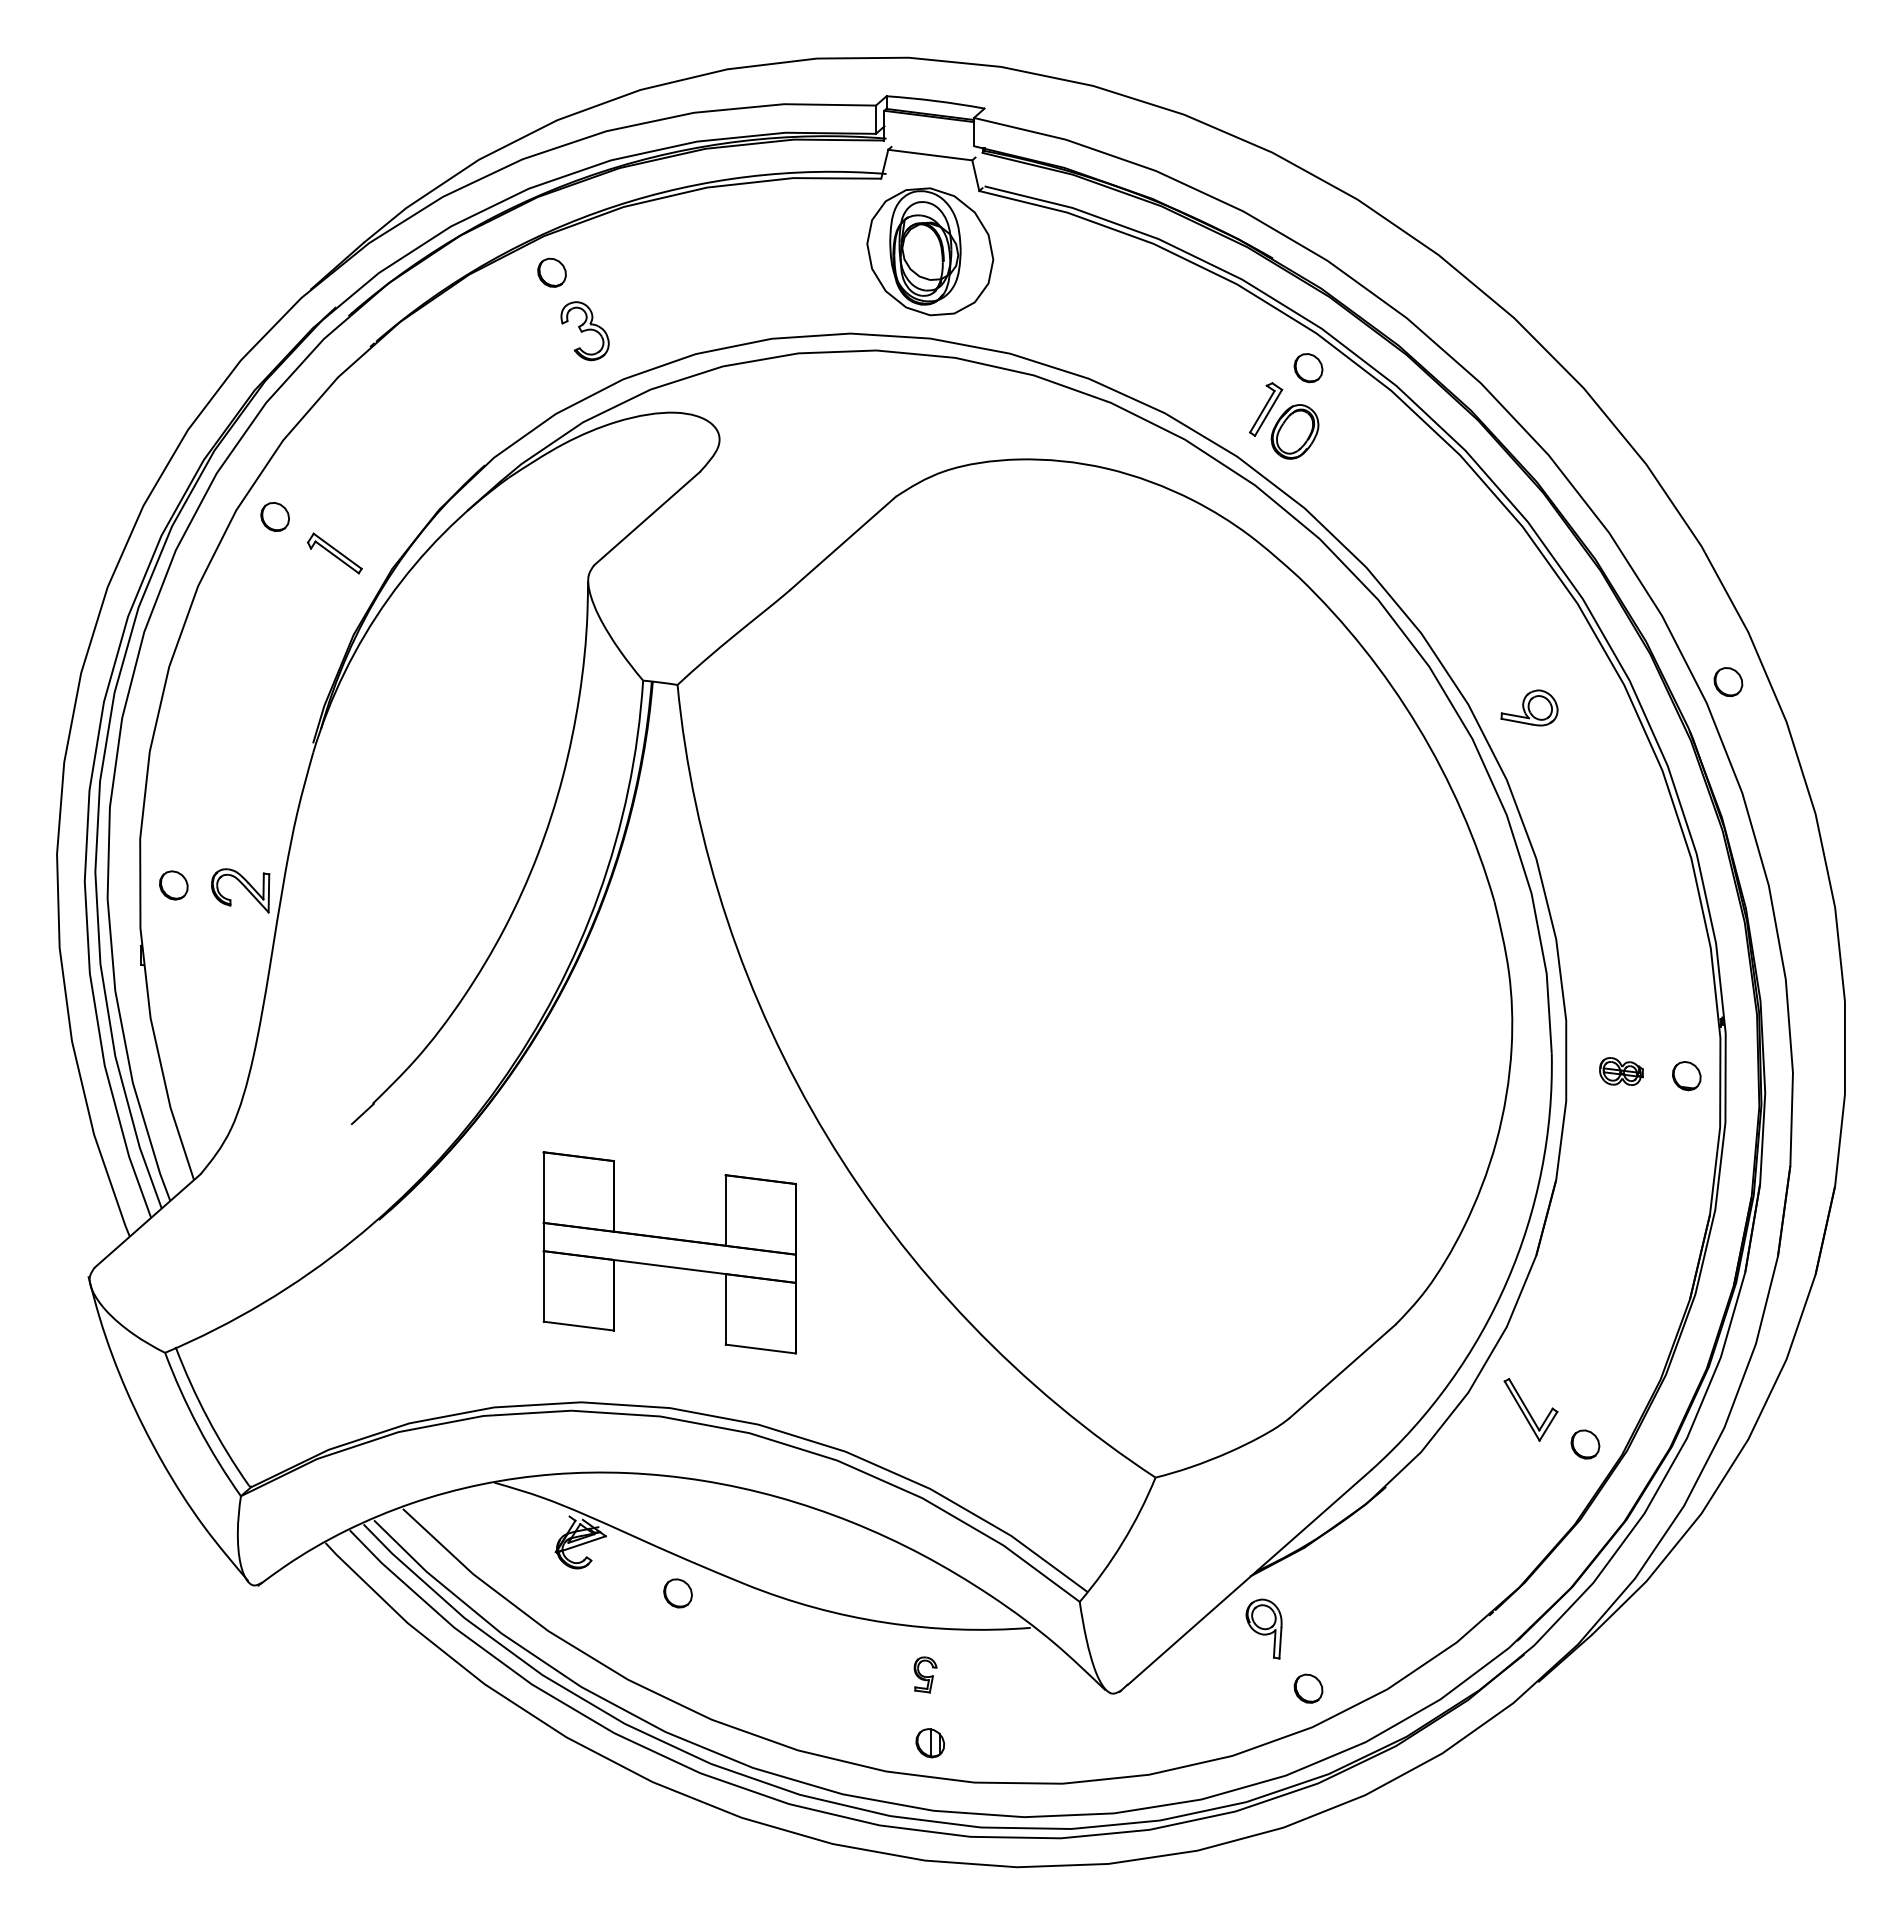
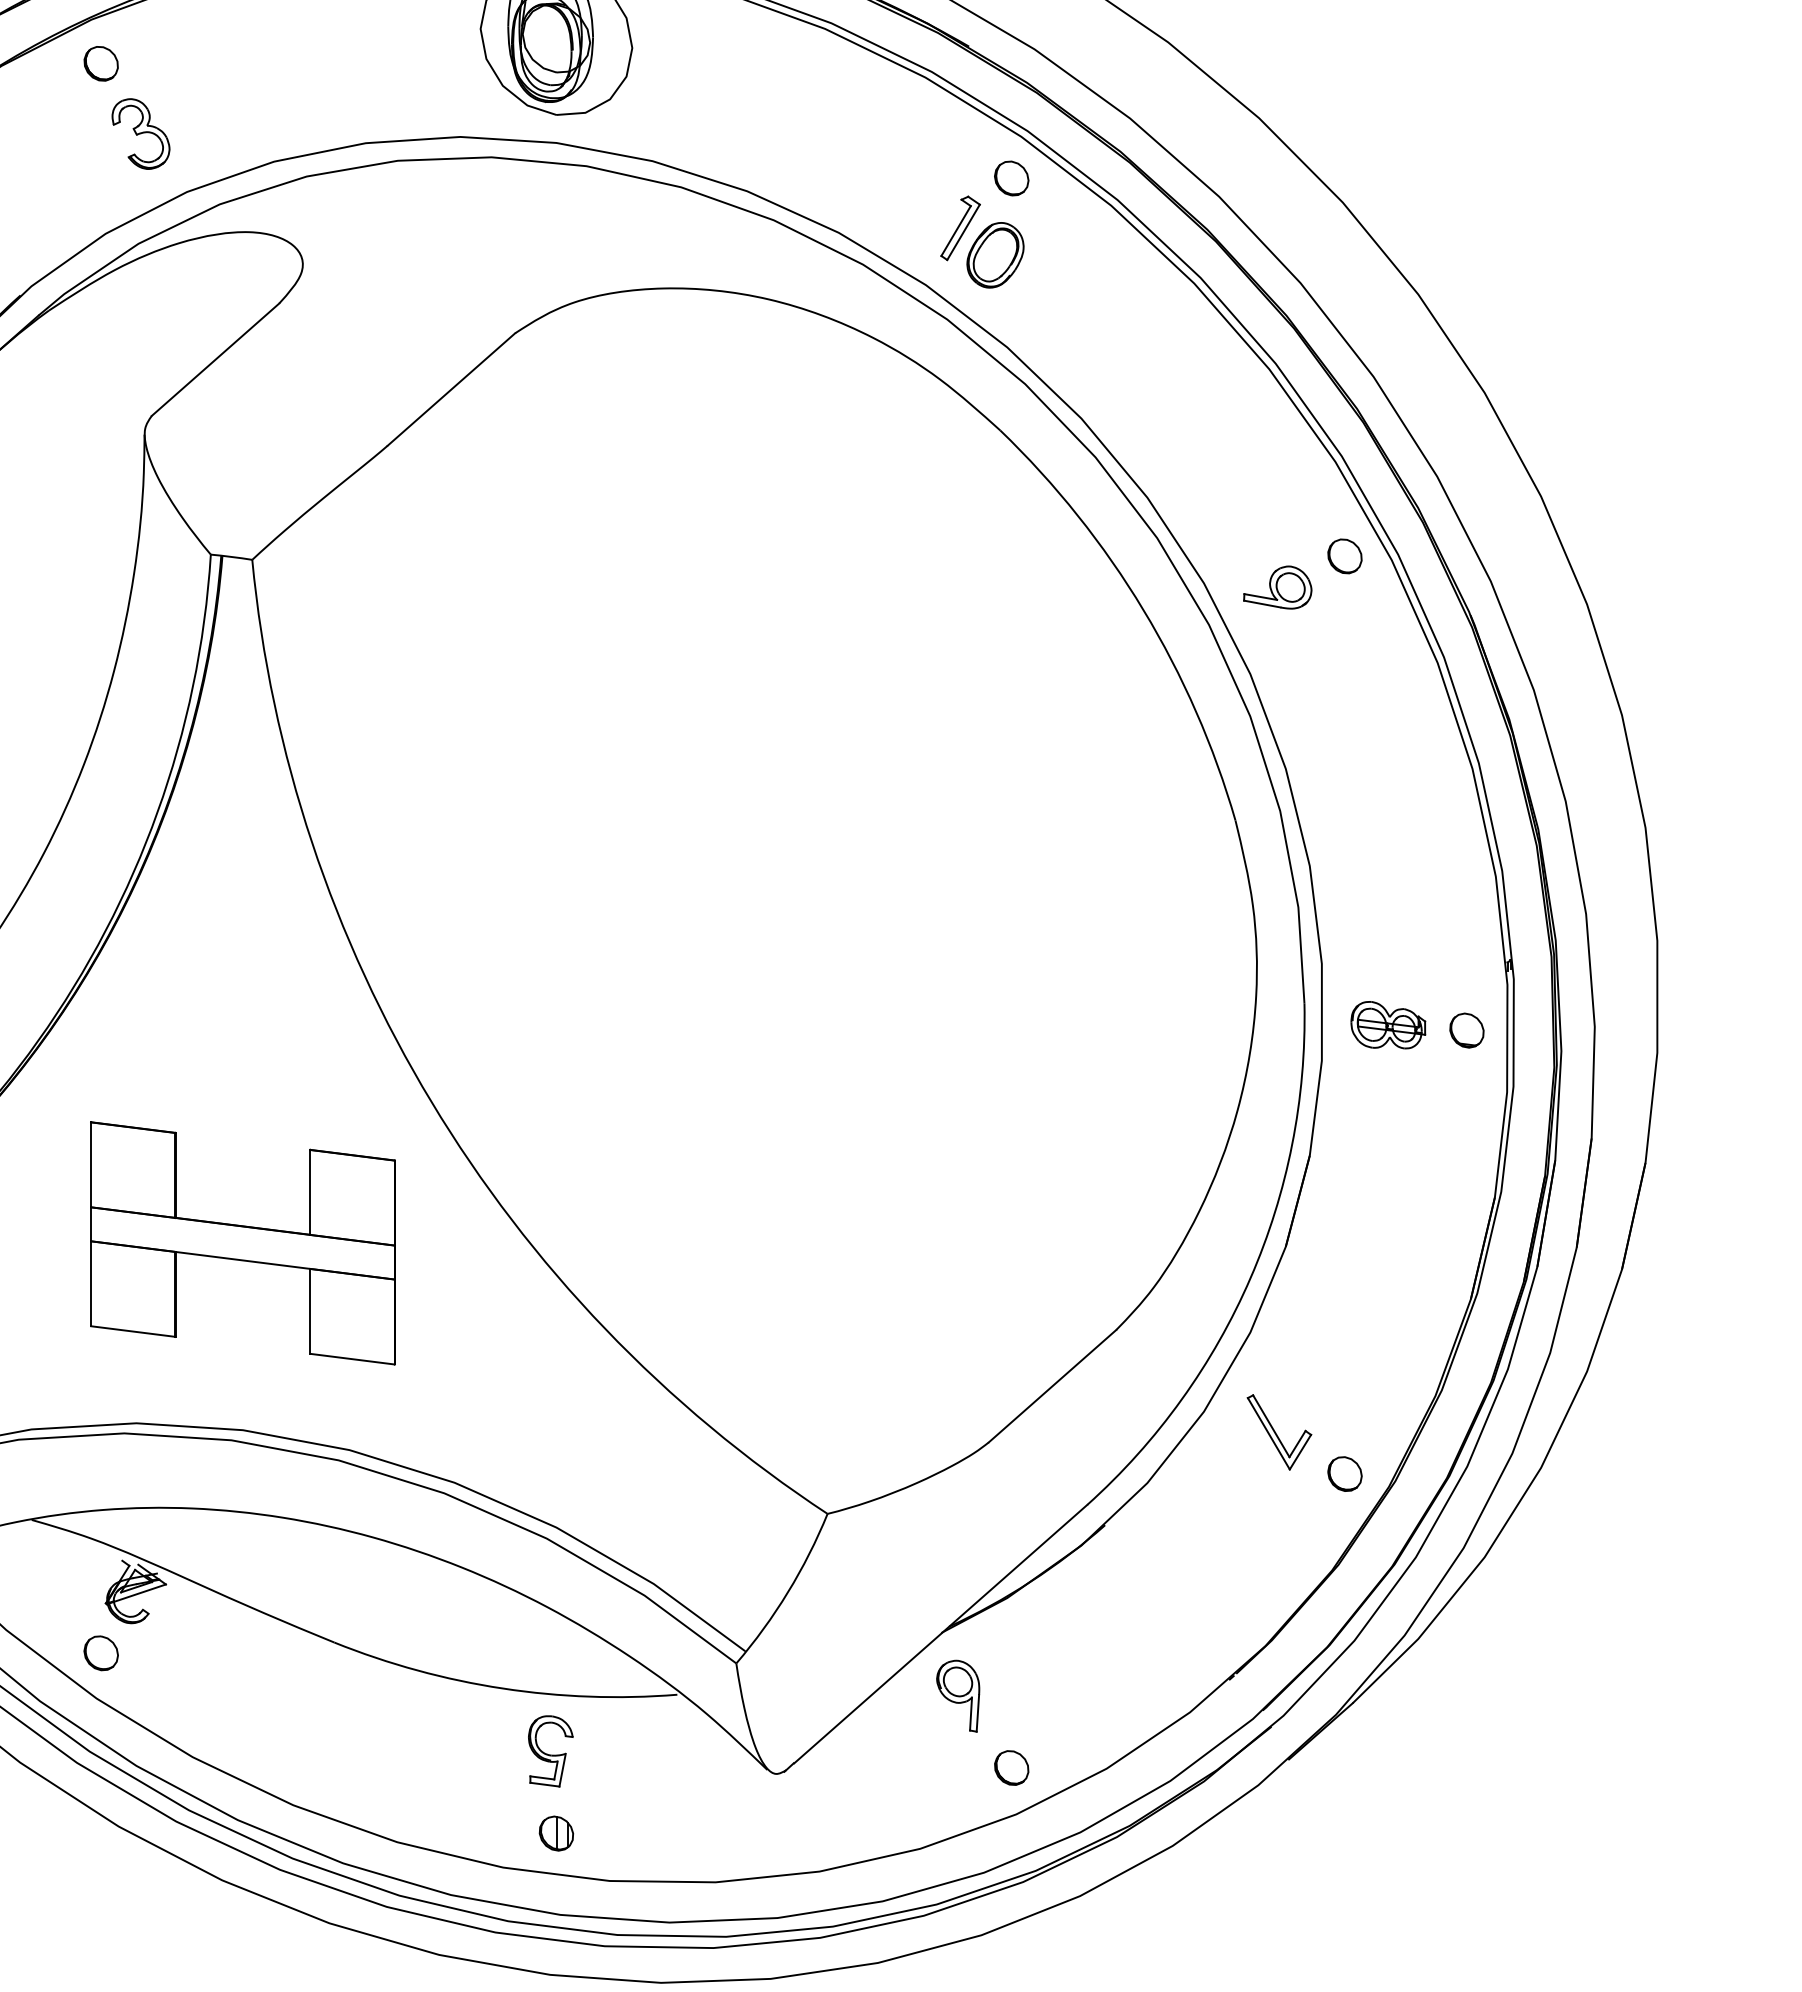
part: (1728, 682) -> (1345, 556), moved
part: (1621, 1071) -> (1388, 1025), size x1.43
part: (677, 1593) -> (100, 1653), moved
part: (925, 1674) -> (550, 1750), size x1.67

